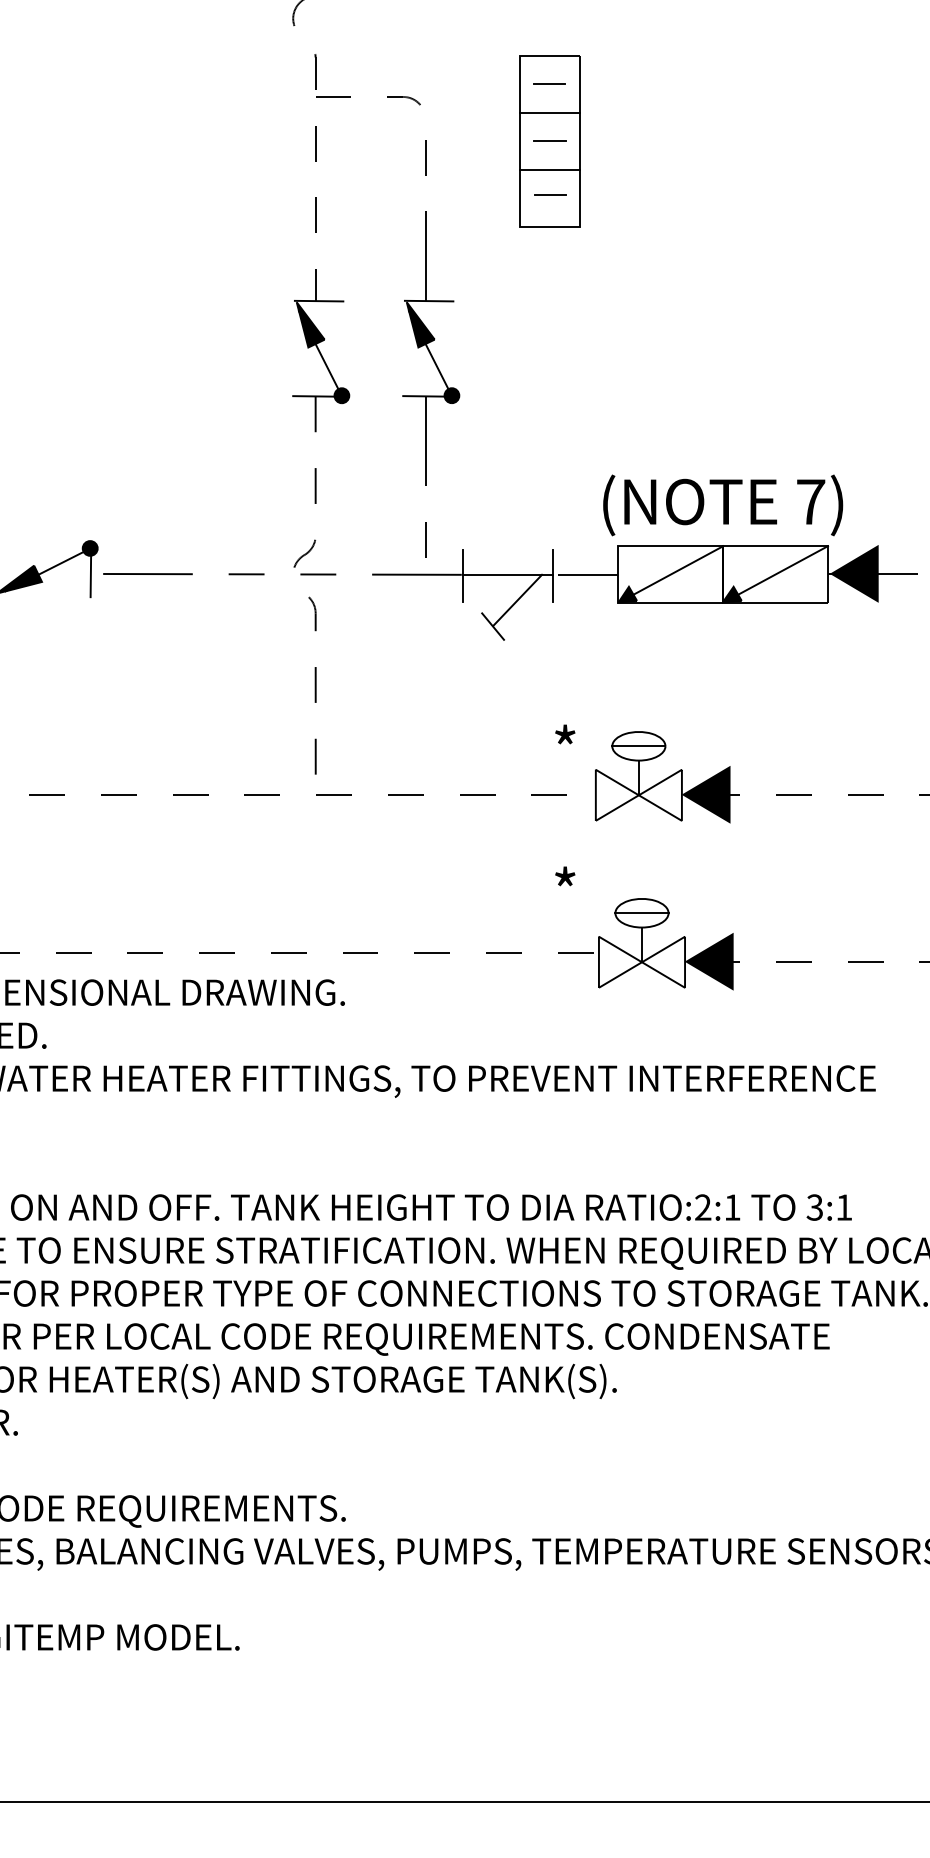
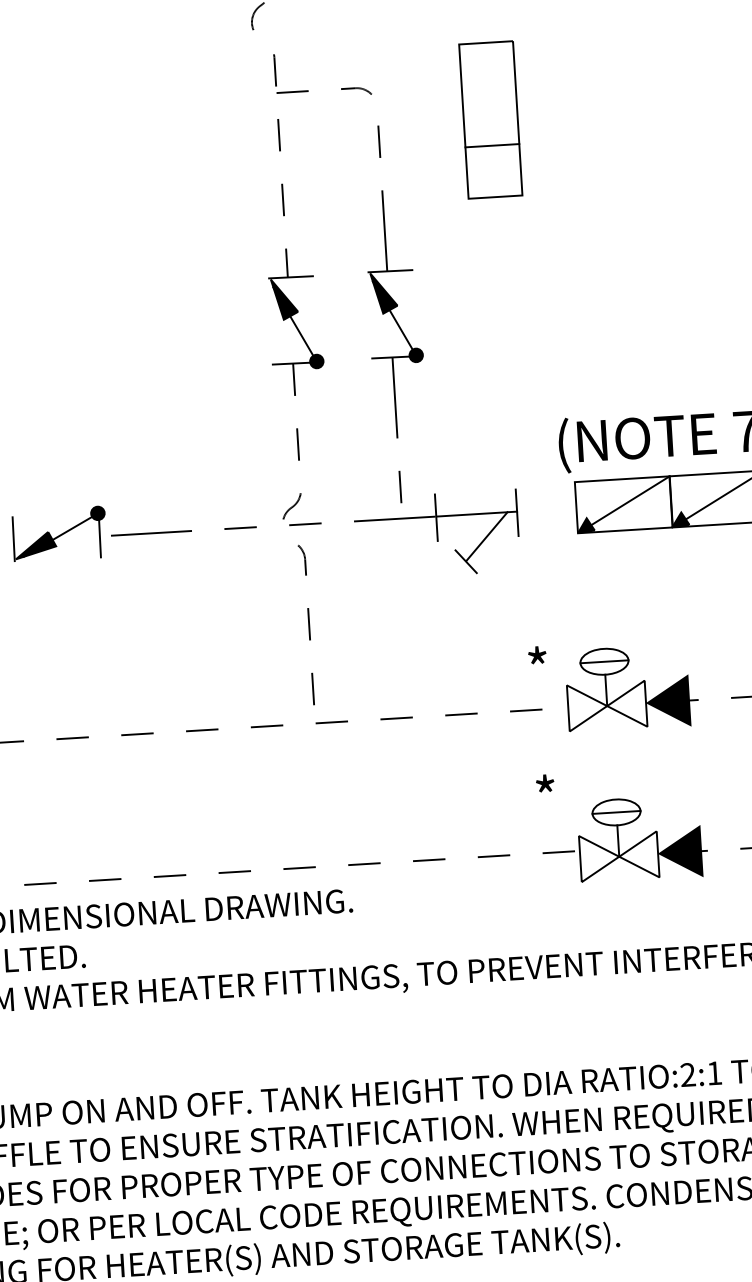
line: (549, 84) -> (487, 68), removed
line: (549, 112) -> (488, 94), removed
line: (549, 141) -> (490, 120), removed
line: (549, 195) -> (493, 169), removed
line: (587, 574) -> (548, 509), removed

